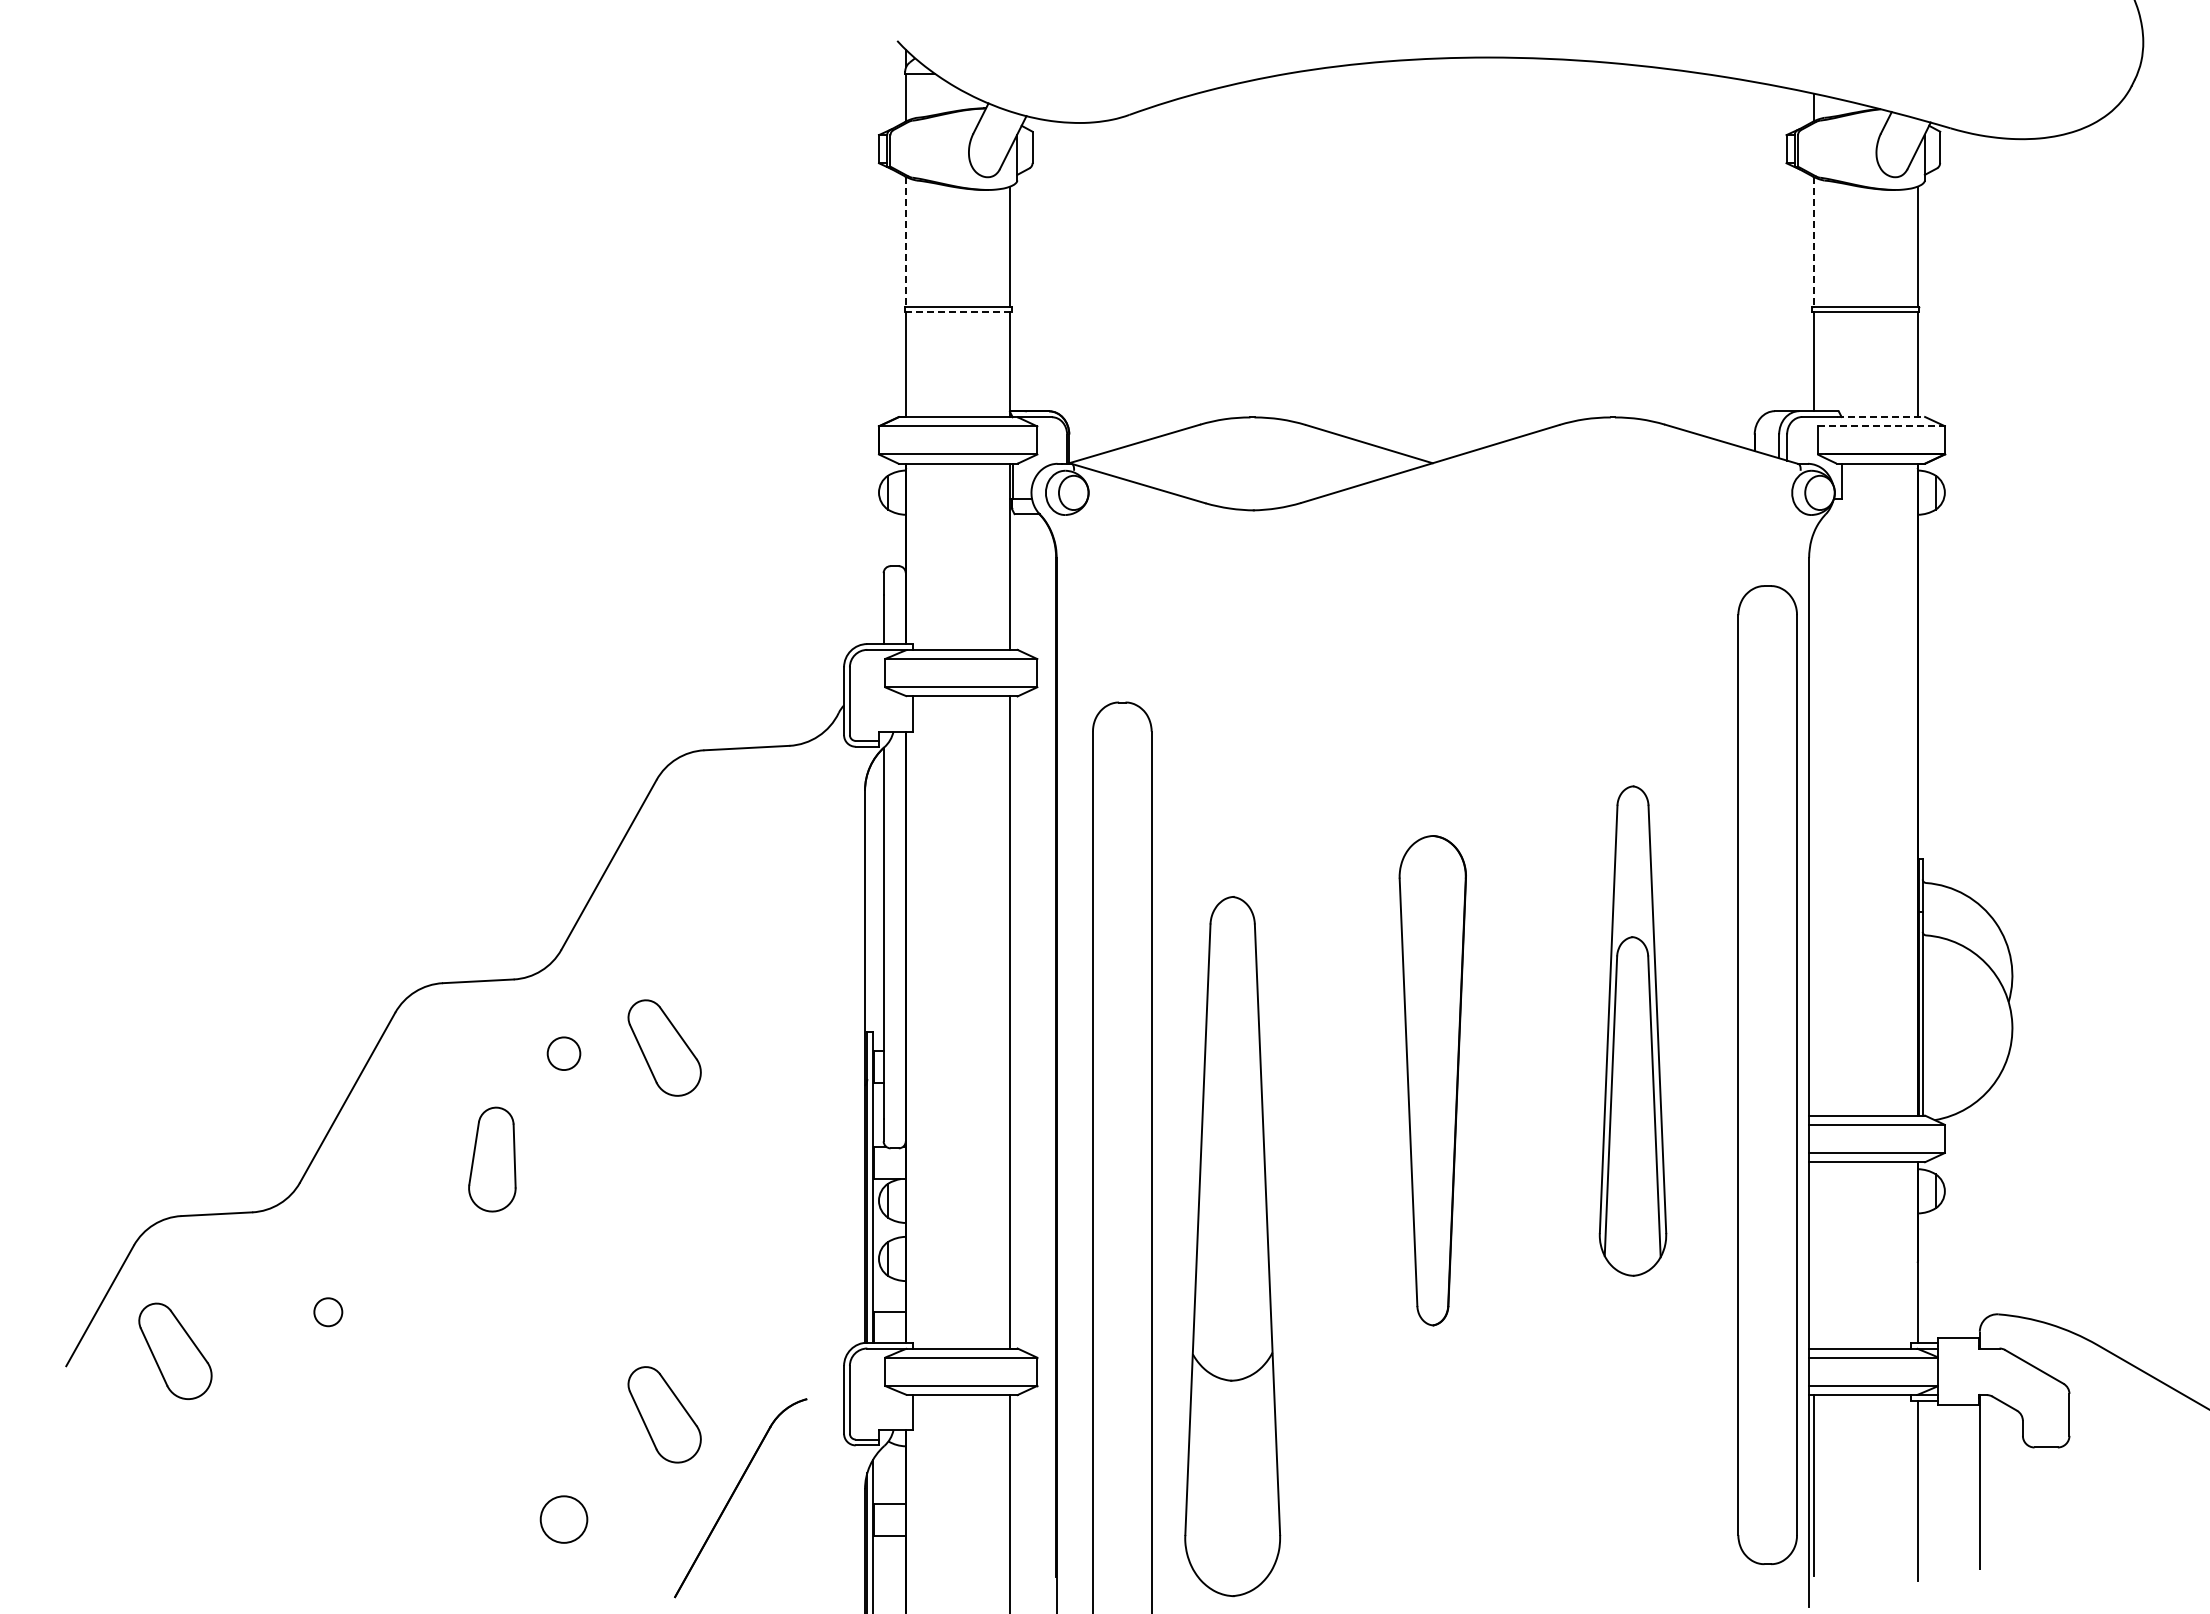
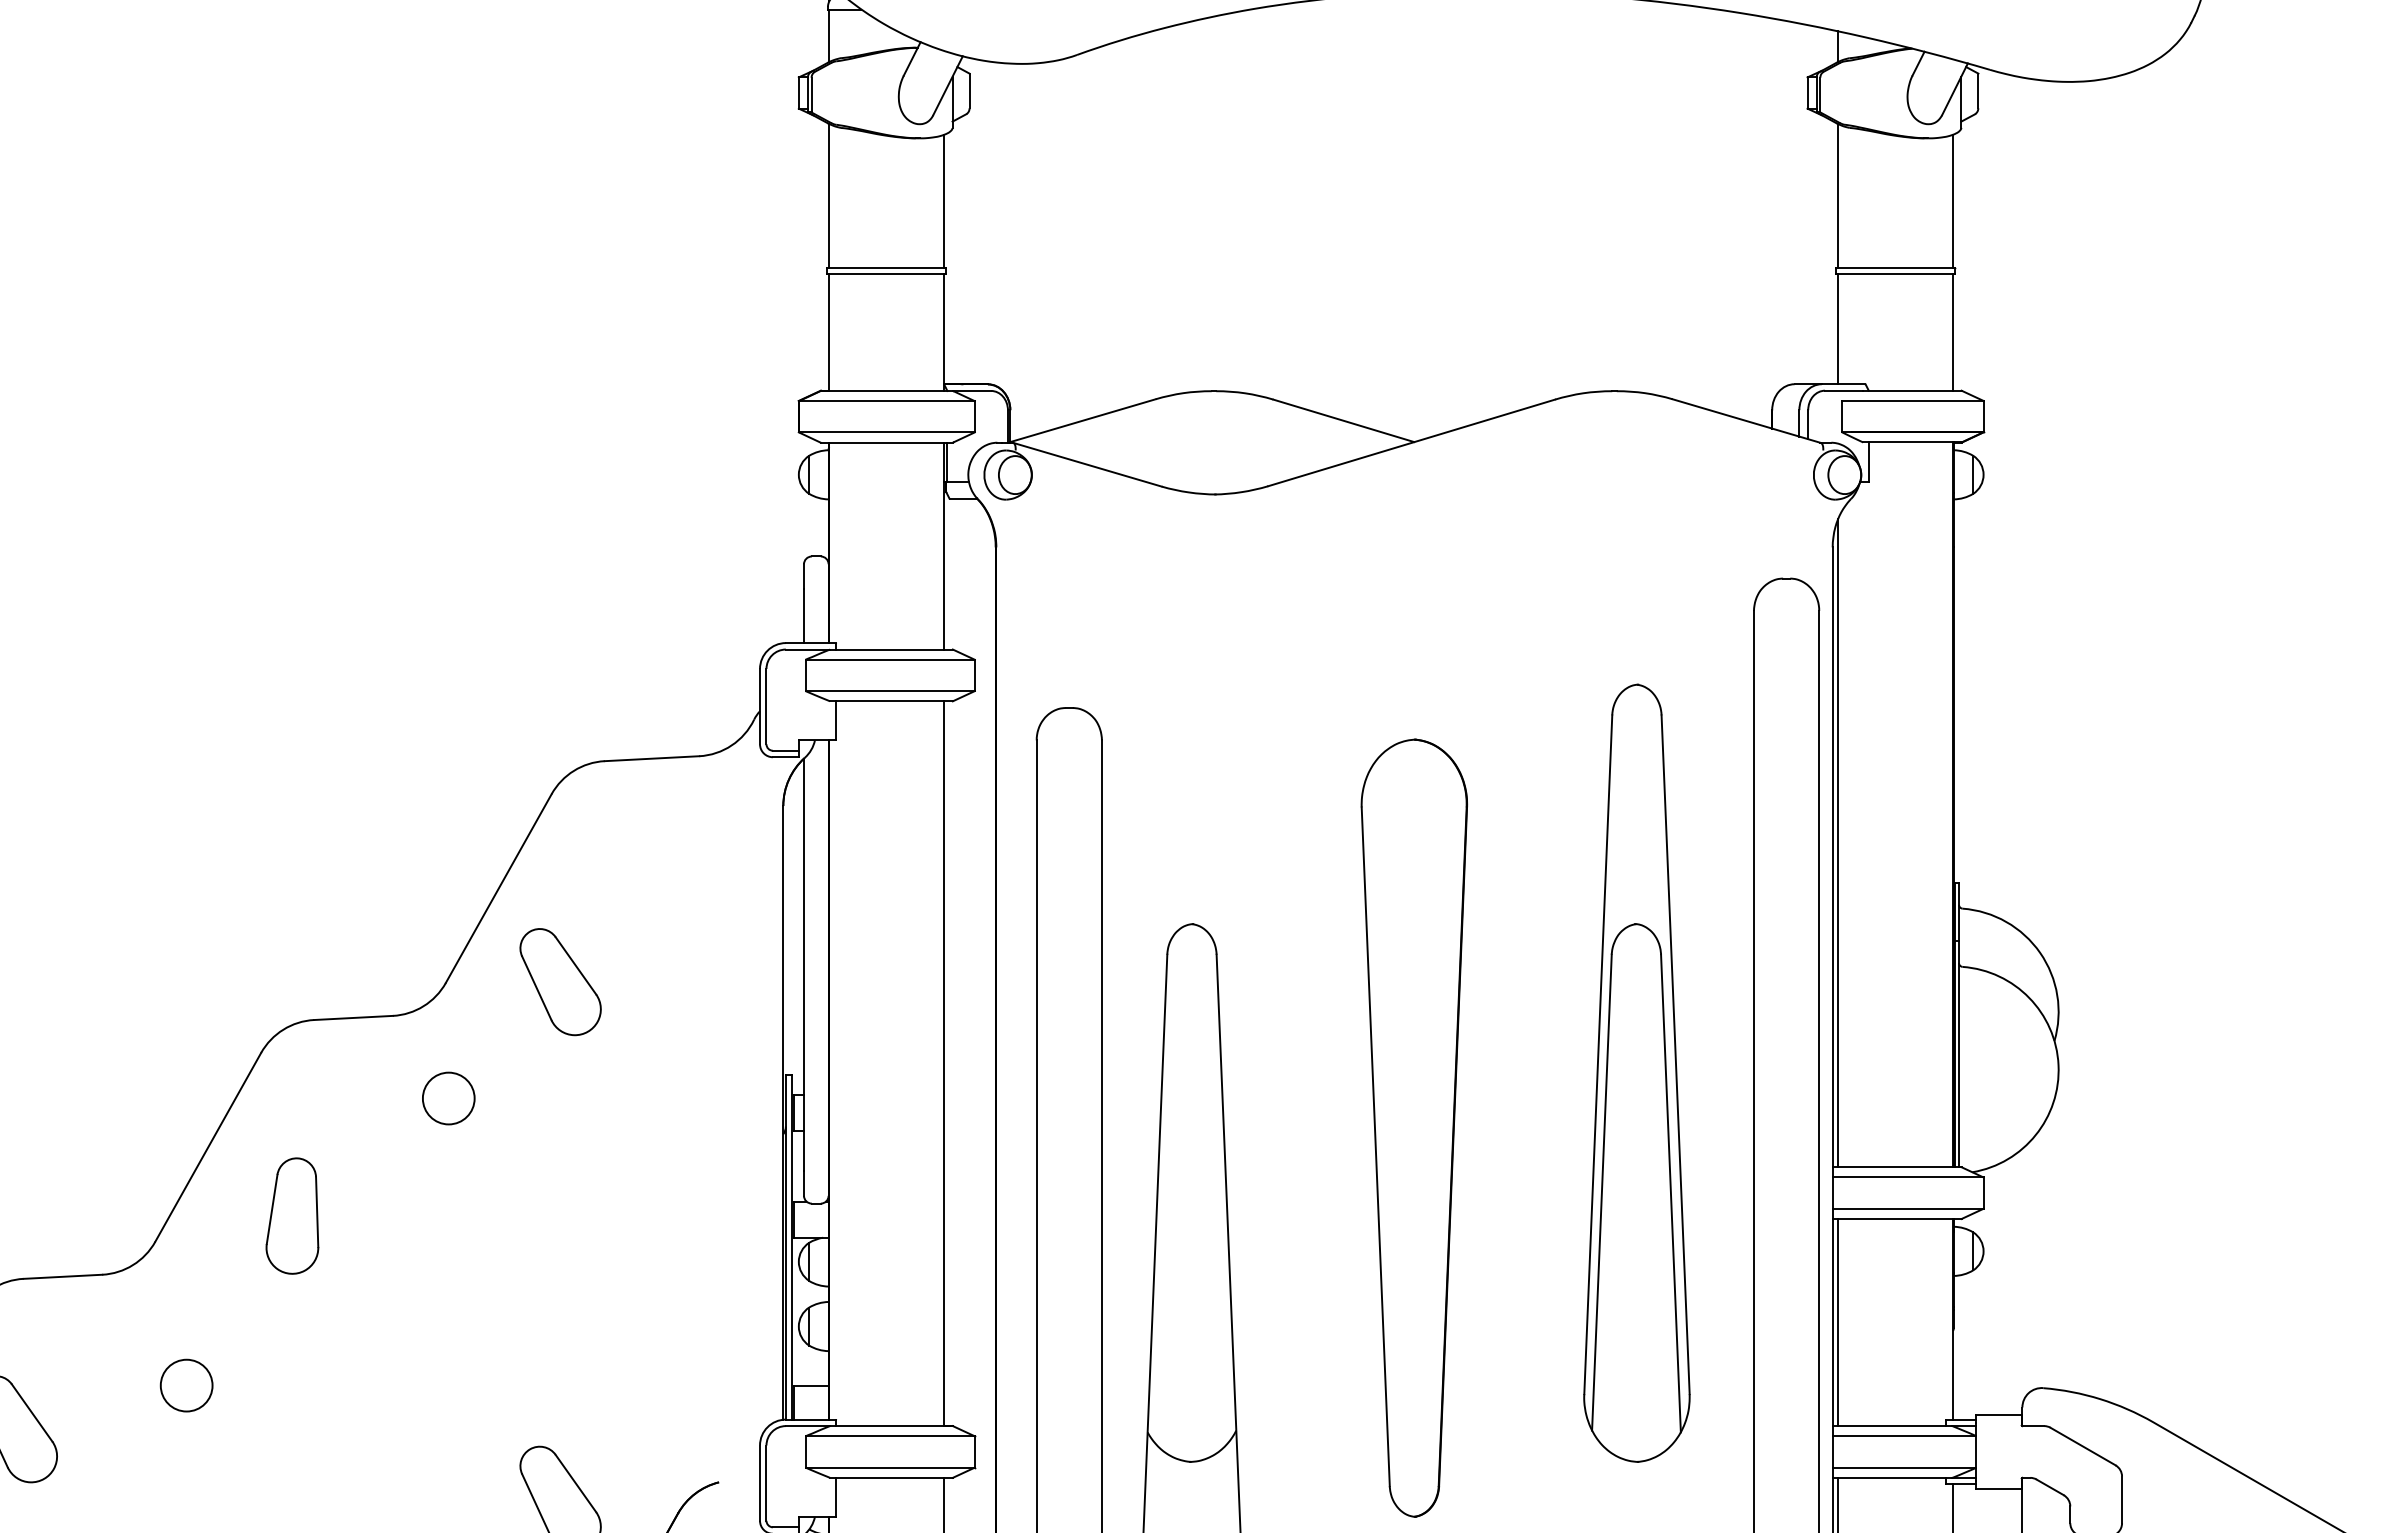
line: (906, 241) -> (829, 195), dashed -> solid
line: (1813, 241) -> (1837, 195), dashed -> solid
line: (958, 312) -> (887, 274), dashed -> solid
line: (1881, 417) -> (1913, 391), dashed -> solid
line: (1881, 426) -> (1913, 401), dashed -> solid
line: (1813, 823) -> (1837, 842), added
part: (1632, 1030) -> (1636, 1072), size x1.43
part: (664, 1047) -> (560, 981), moved
circle: (563, 1053) -> (448, 1098), size x1.43
part: (1432, 1080) -> (1414, 1128), size x1.43
part: (492, 1159) -> (292, 1215), moved
line: (1813, 1255) -> (1837, 1322), added
circle: (328, 1312) -> (186, 1386), size x1.67

